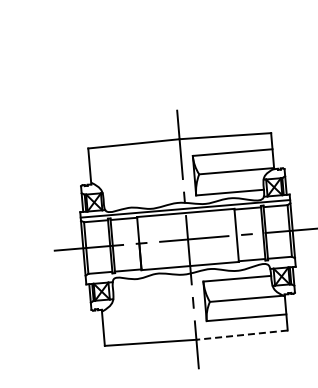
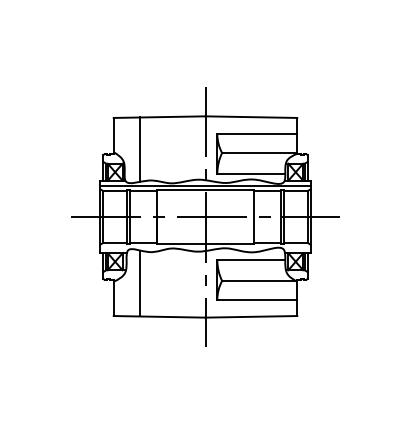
line: (117, 177) -> (140, 149), added
line: (128, 311) -> (140, 283), added
line: (242, 334) -> (251, 316), dashed -> solid

